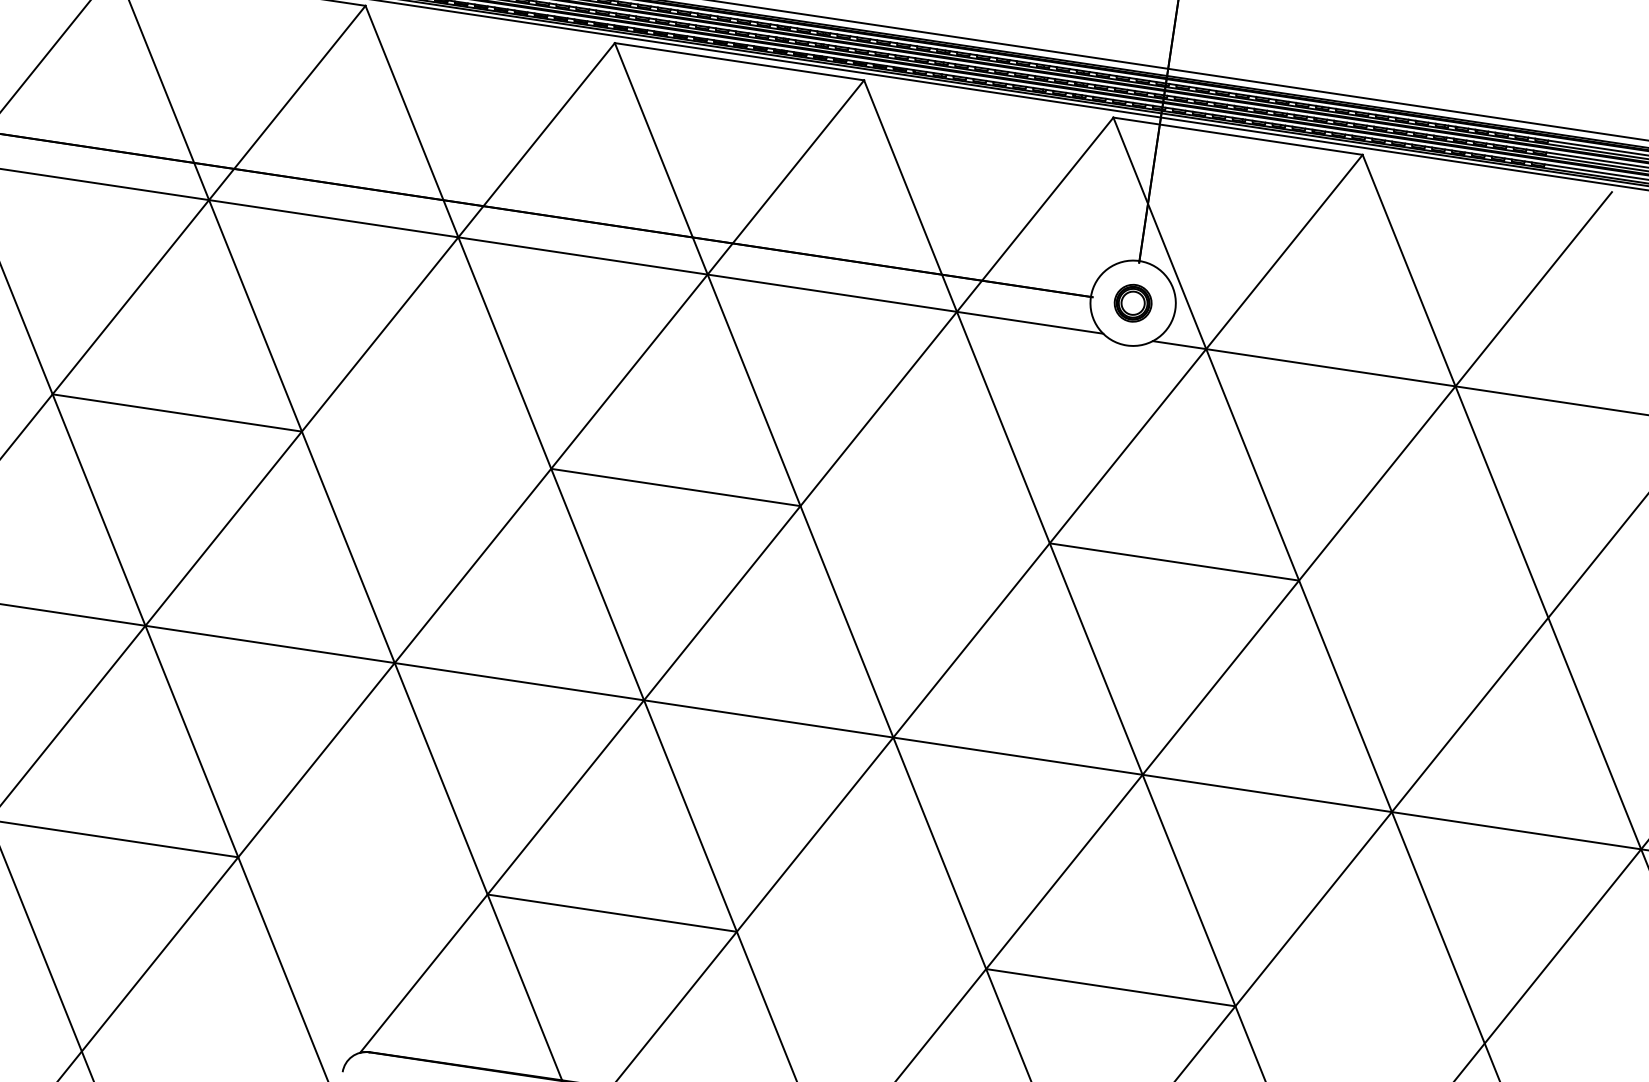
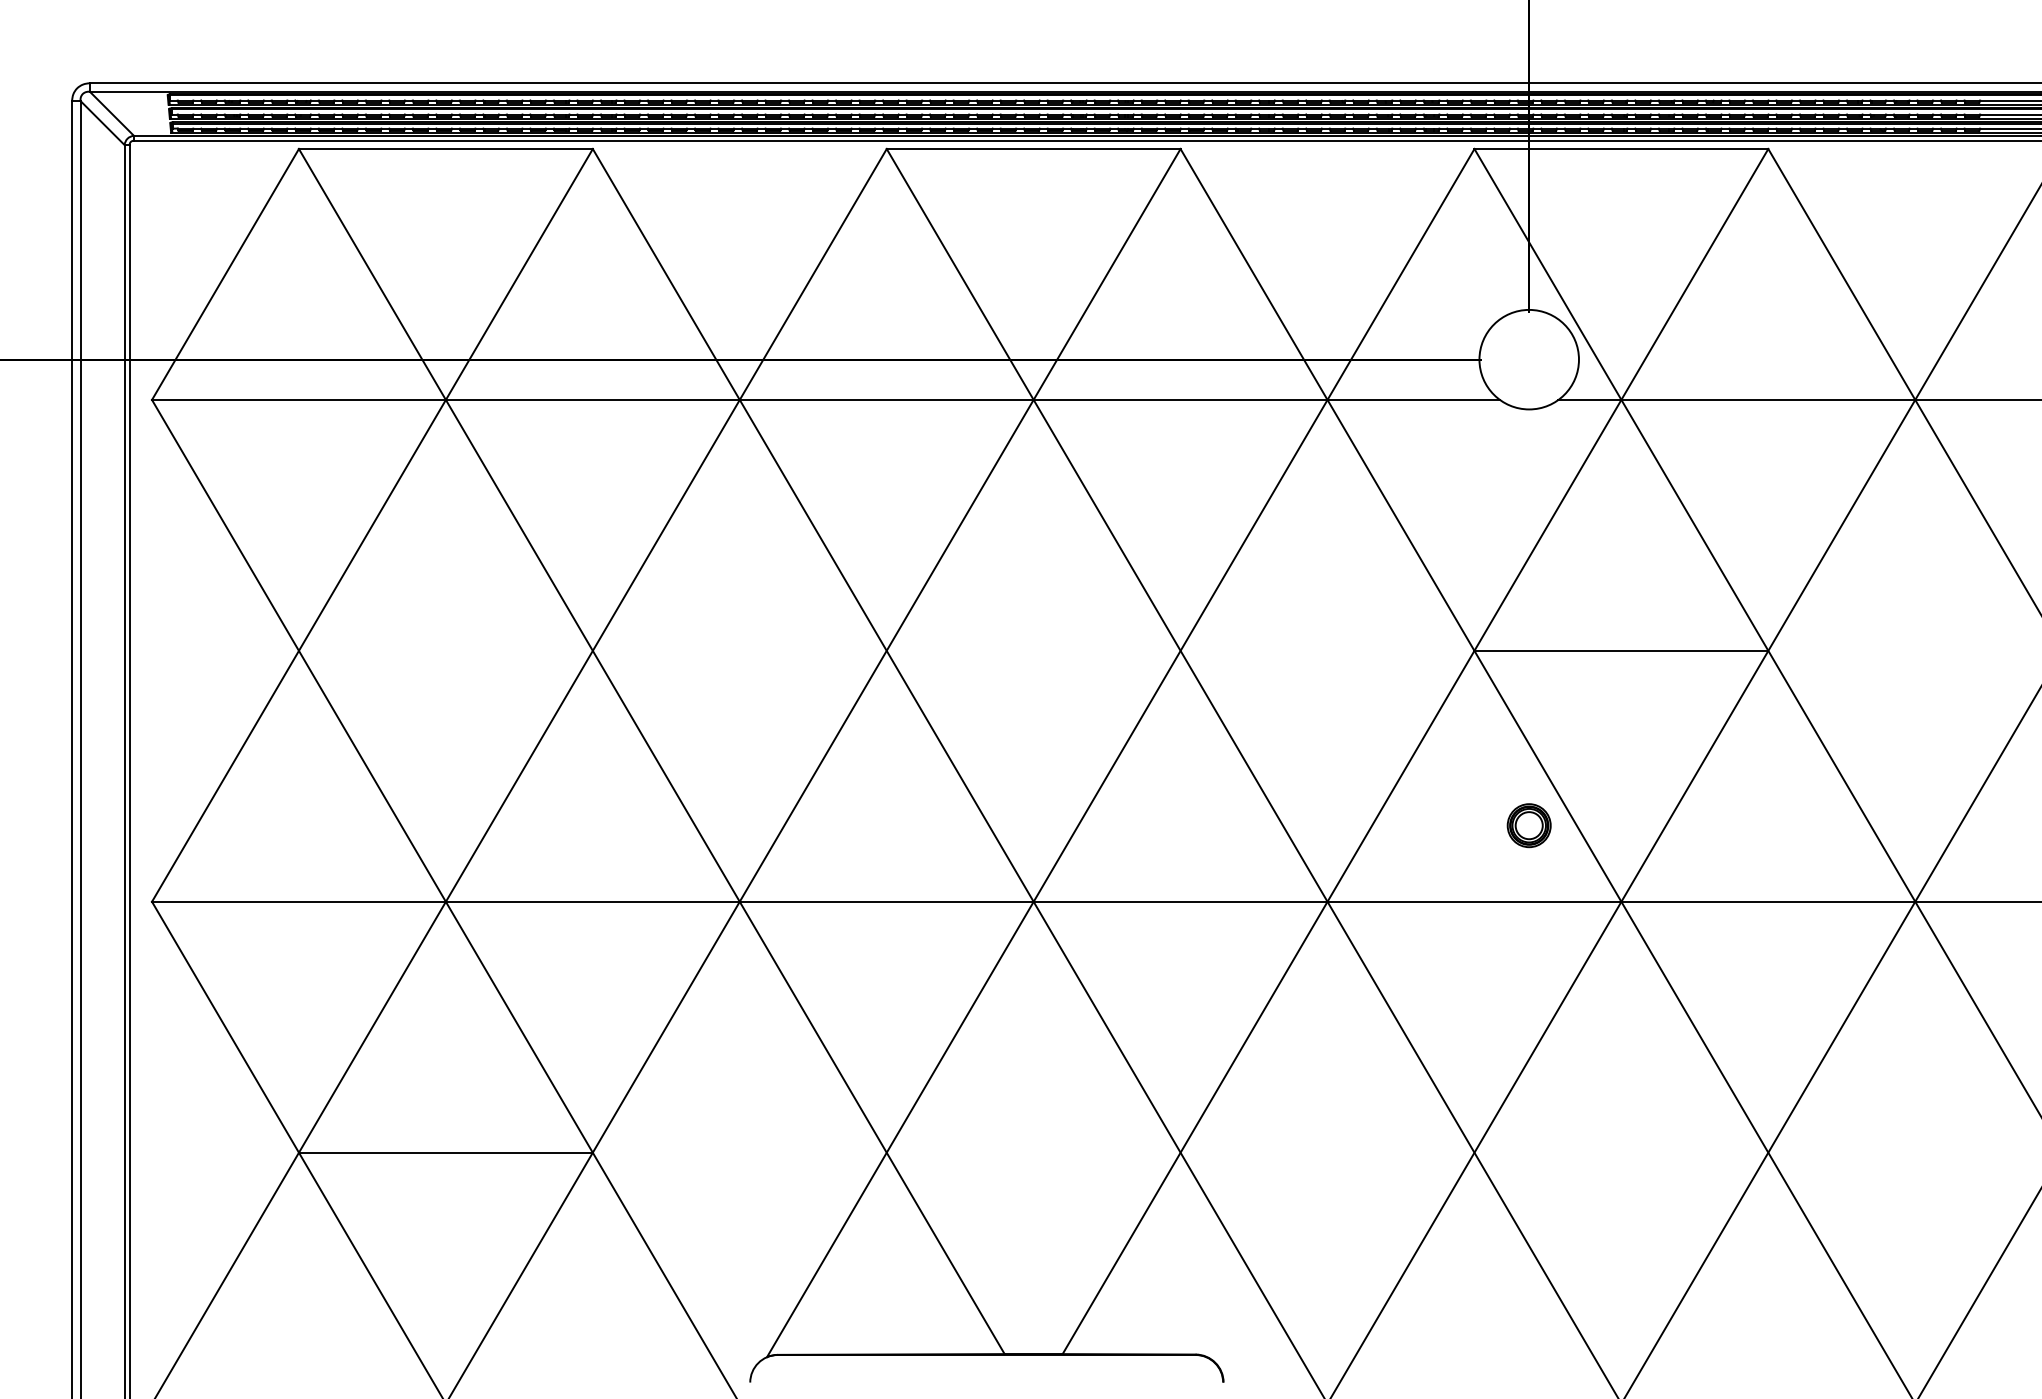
part: (1132, 303) -> (1528, 825), moved
line: (176, 412) -> (445, 650), removed
line: (675, 487) -> (1033, 650), removed
line: (612, 912) -> (1033, 1152), removed
line: (1110, 987) -> (1621, 1152), removed

